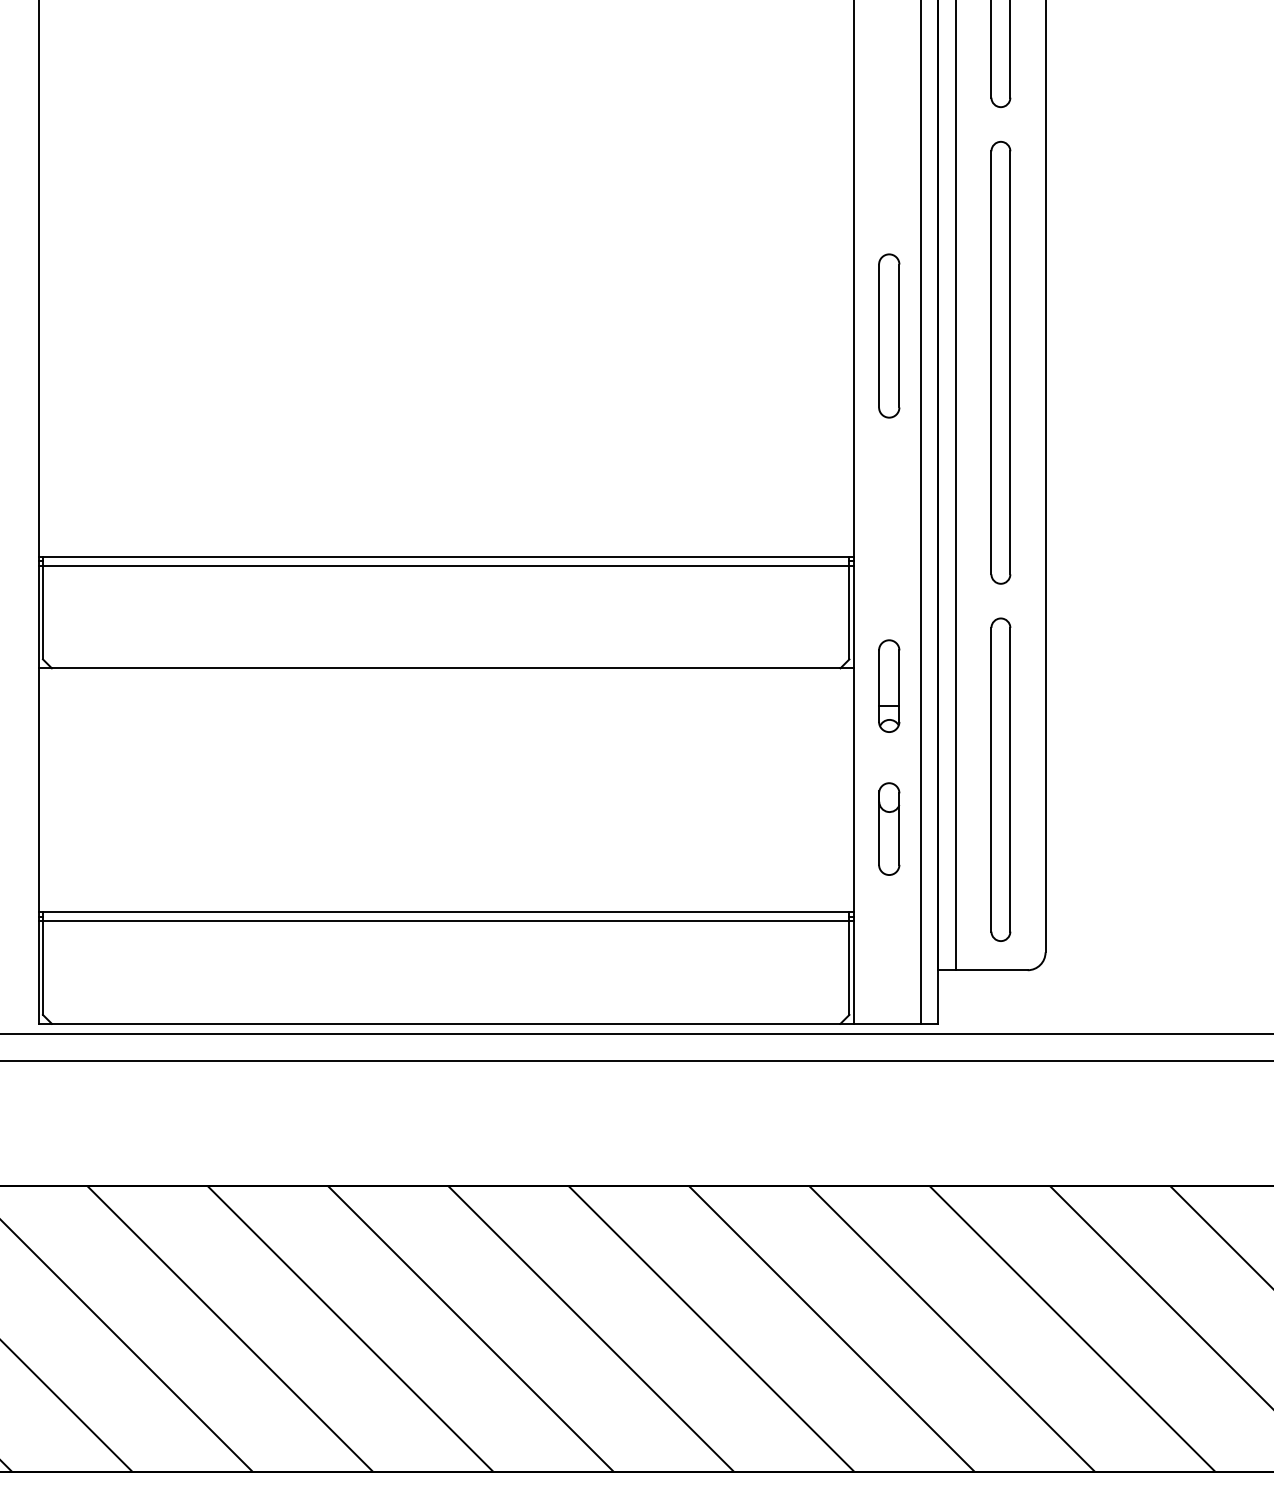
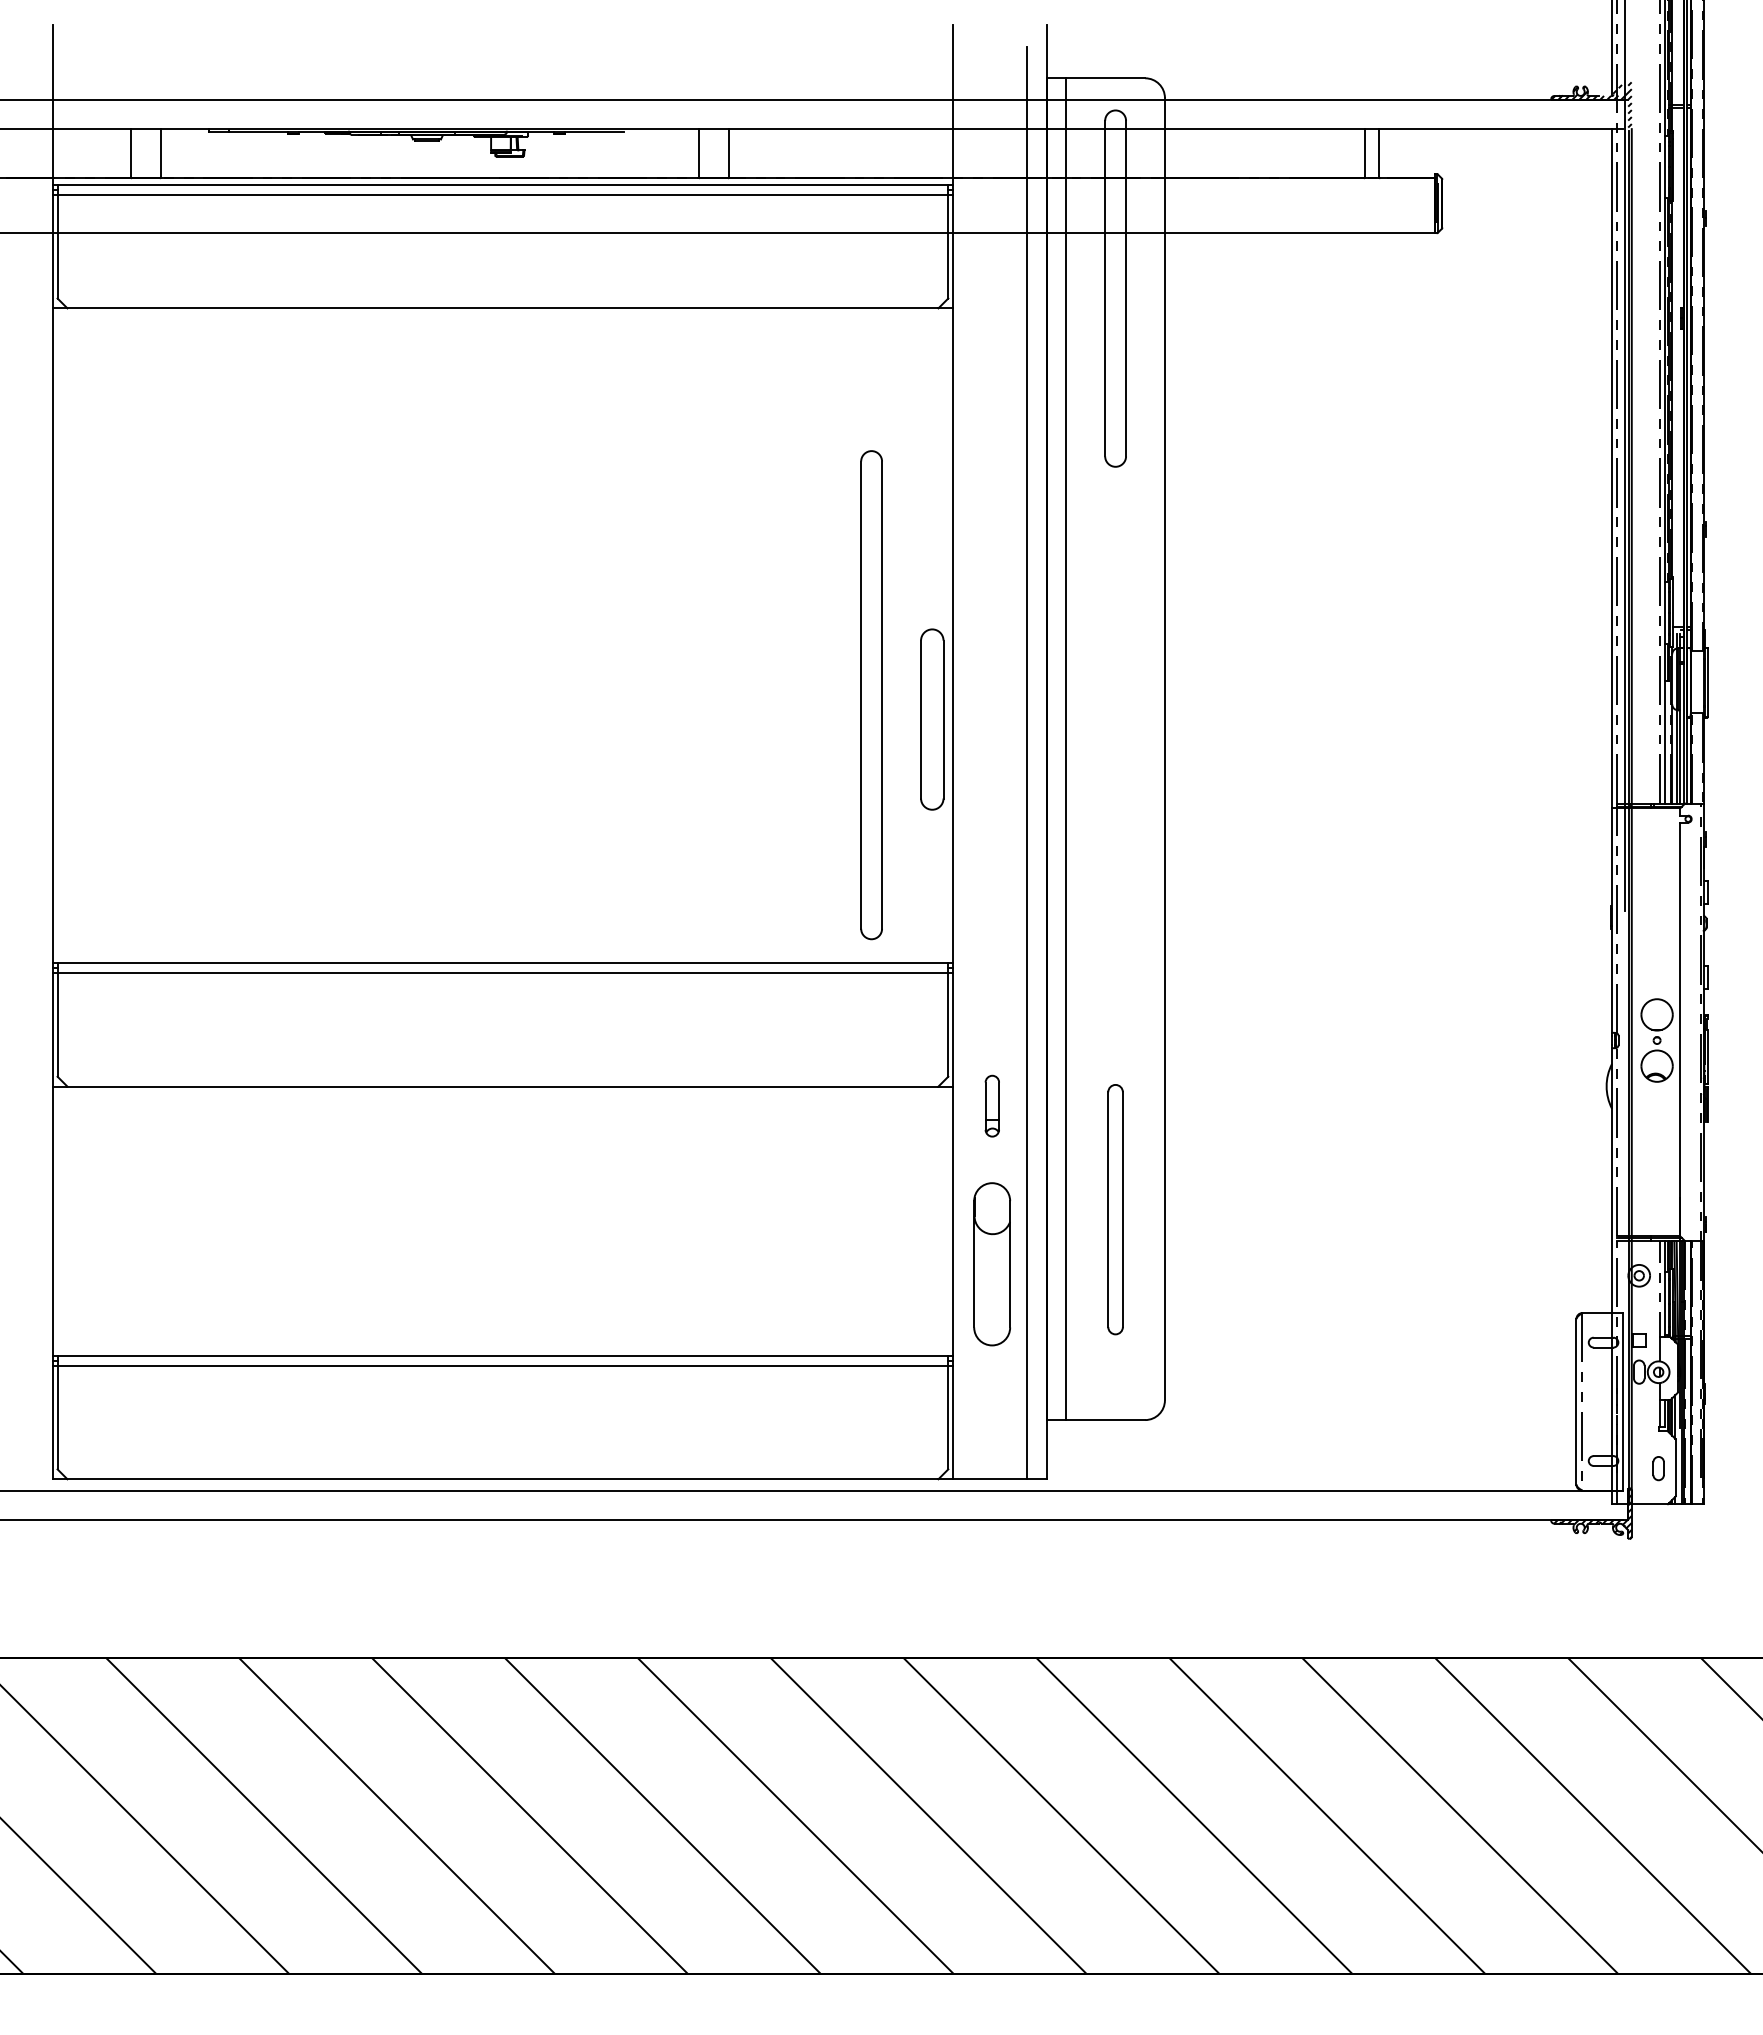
part: (889, 335) -> (932, 719), moved
part: (1000, 363) -> (871, 695), moved
part: (889, 685) -> (992, 1105), size x0.6
part: (1000, 779) -> (1115, 1209), size x0.7
part: (889, 828) -> (992, 1263), size x1.6

